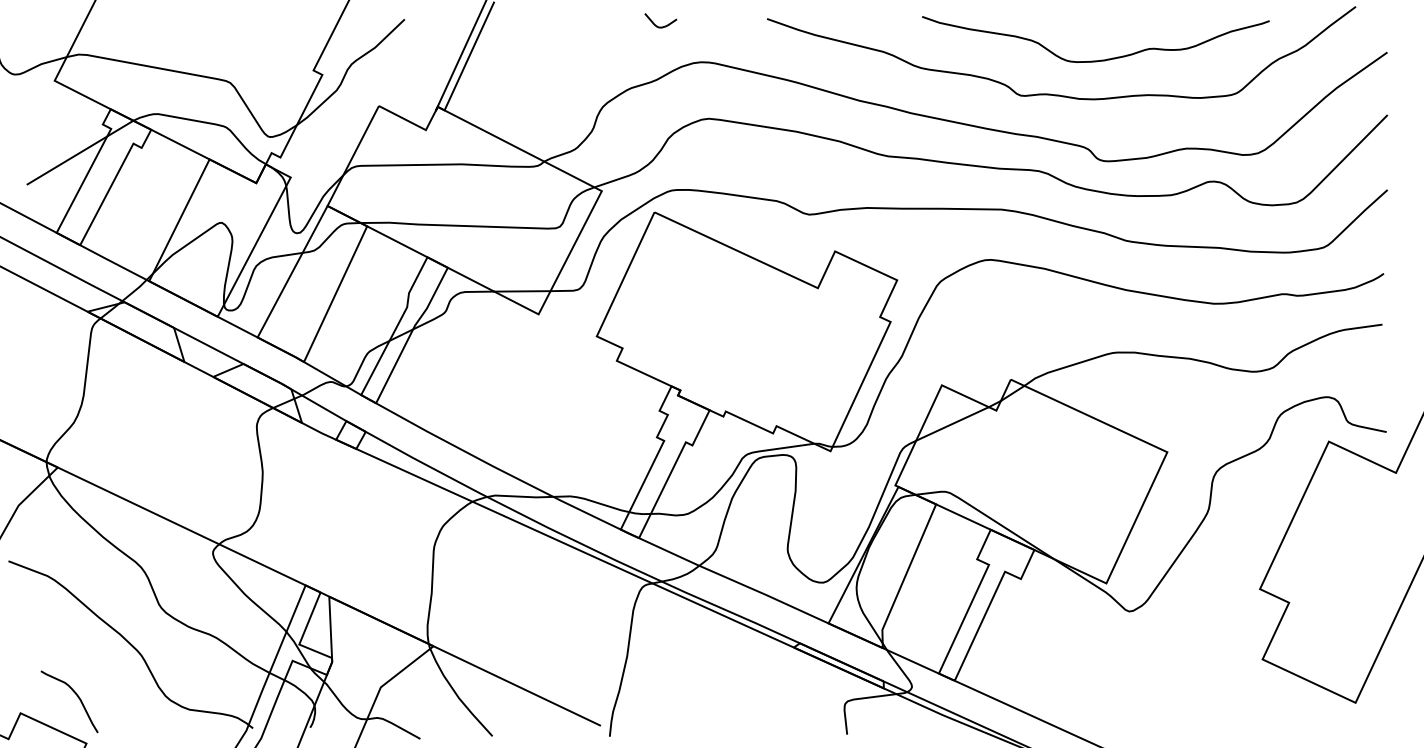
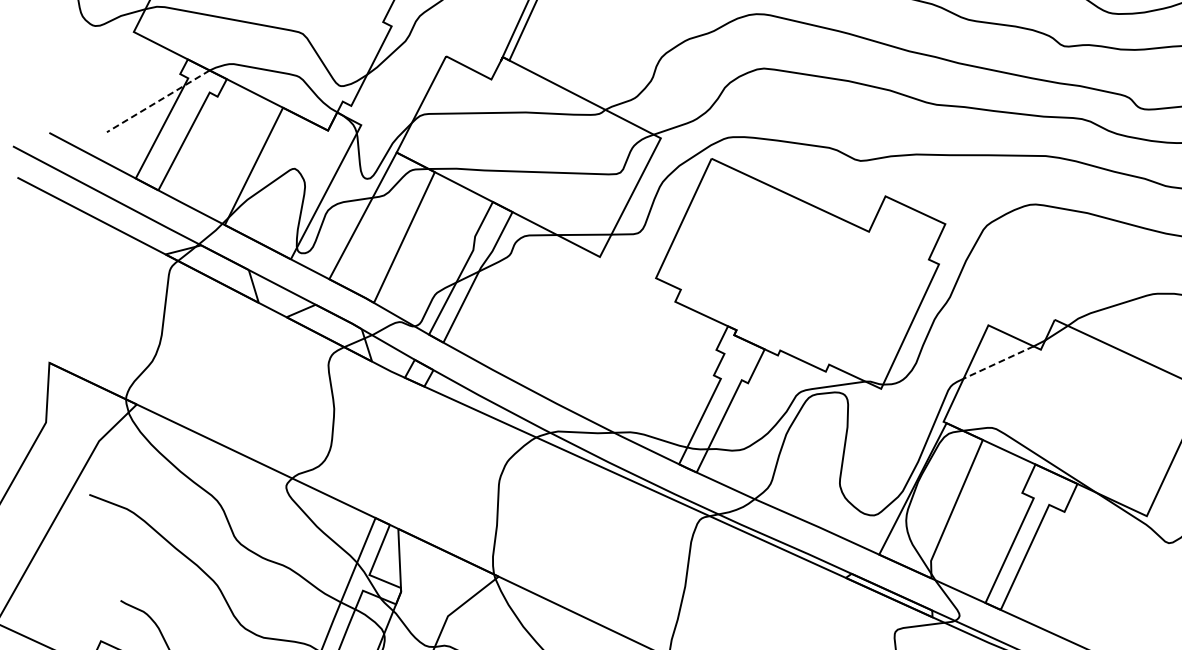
line: (79, 153) -> (157, 102), solid -> dashed
line: (952, 424) -> (998, 363), solid -> dashed

